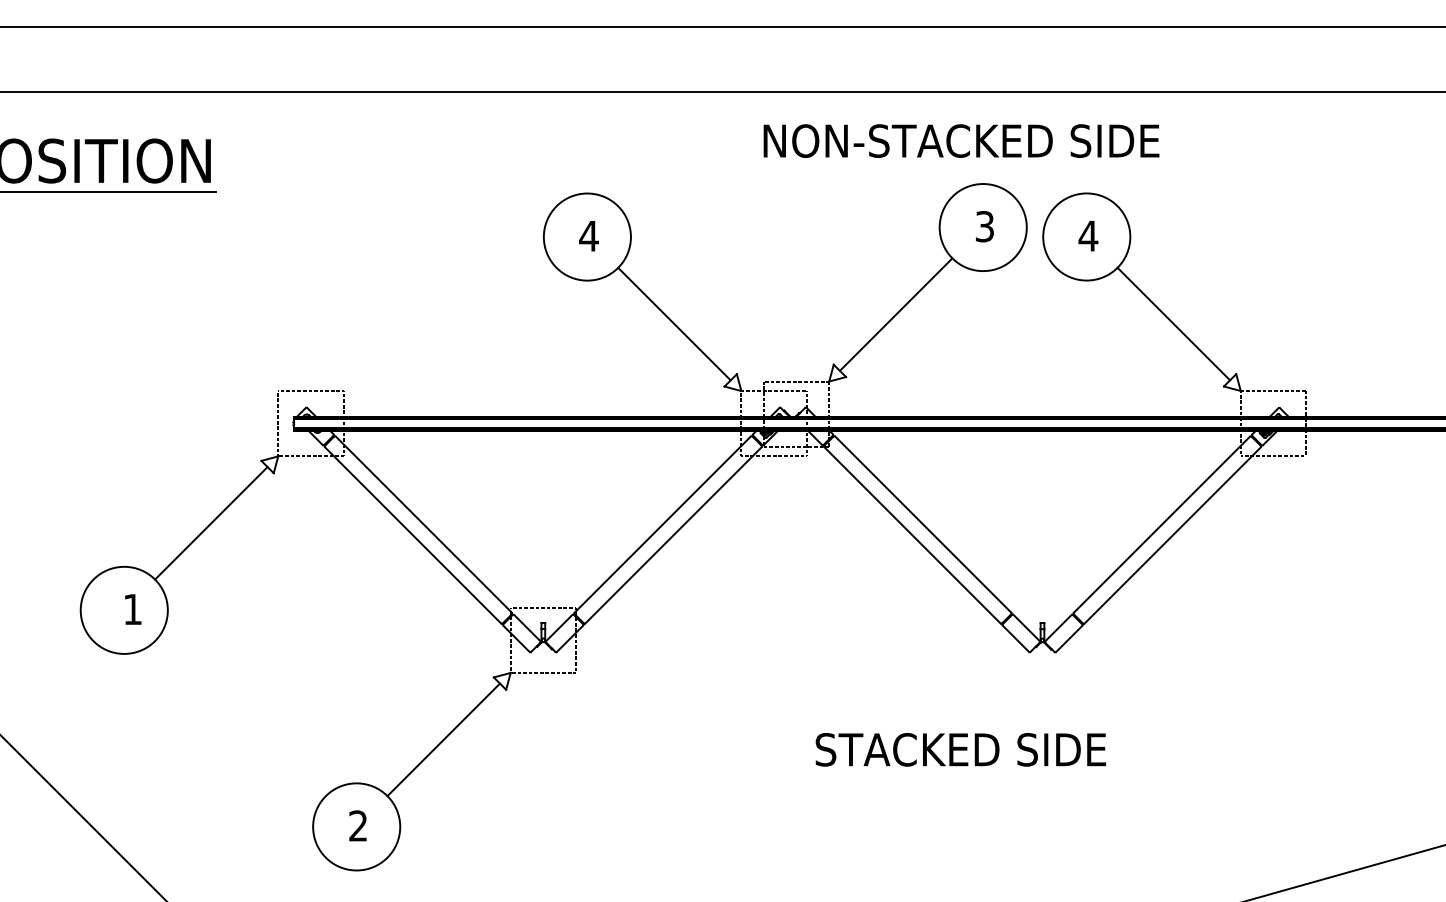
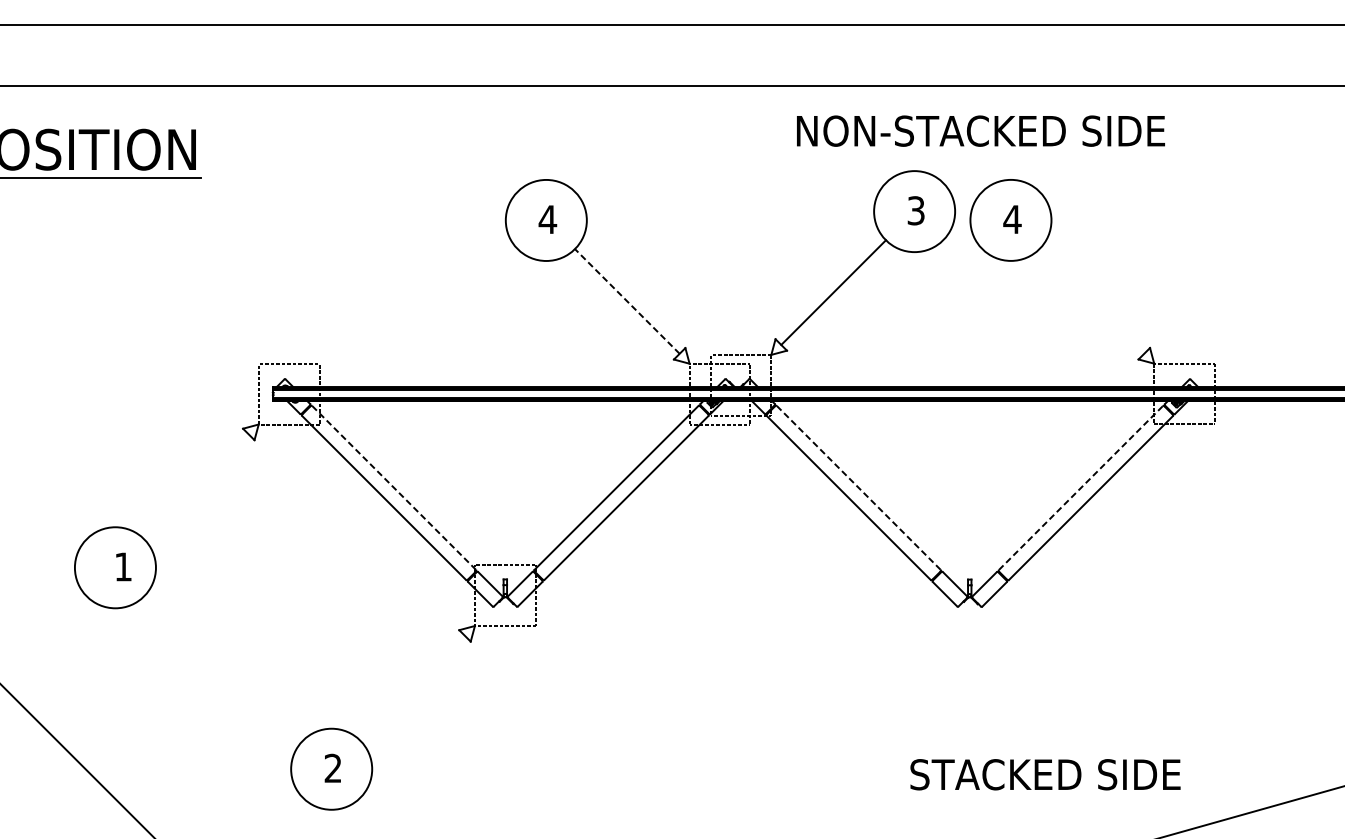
text: (961, 140) -> (980, 130), moved
line: (1173, 323) -> (1091, 300), removed
line: (674, 324) -> (627, 301), solid -> dashed
line: (211, 523) -> (196, 486), removed
line: (423, 524) -> (393, 487), solid -> dashed
line: (923, 524) -> (859, 487), solid -> dashed
line: (1161, 524) -> (1080, 487), solid -> dashed
line: (443, 739) -> (412, 687), removed
text: (960, 749) -> (1045, 774), moved

